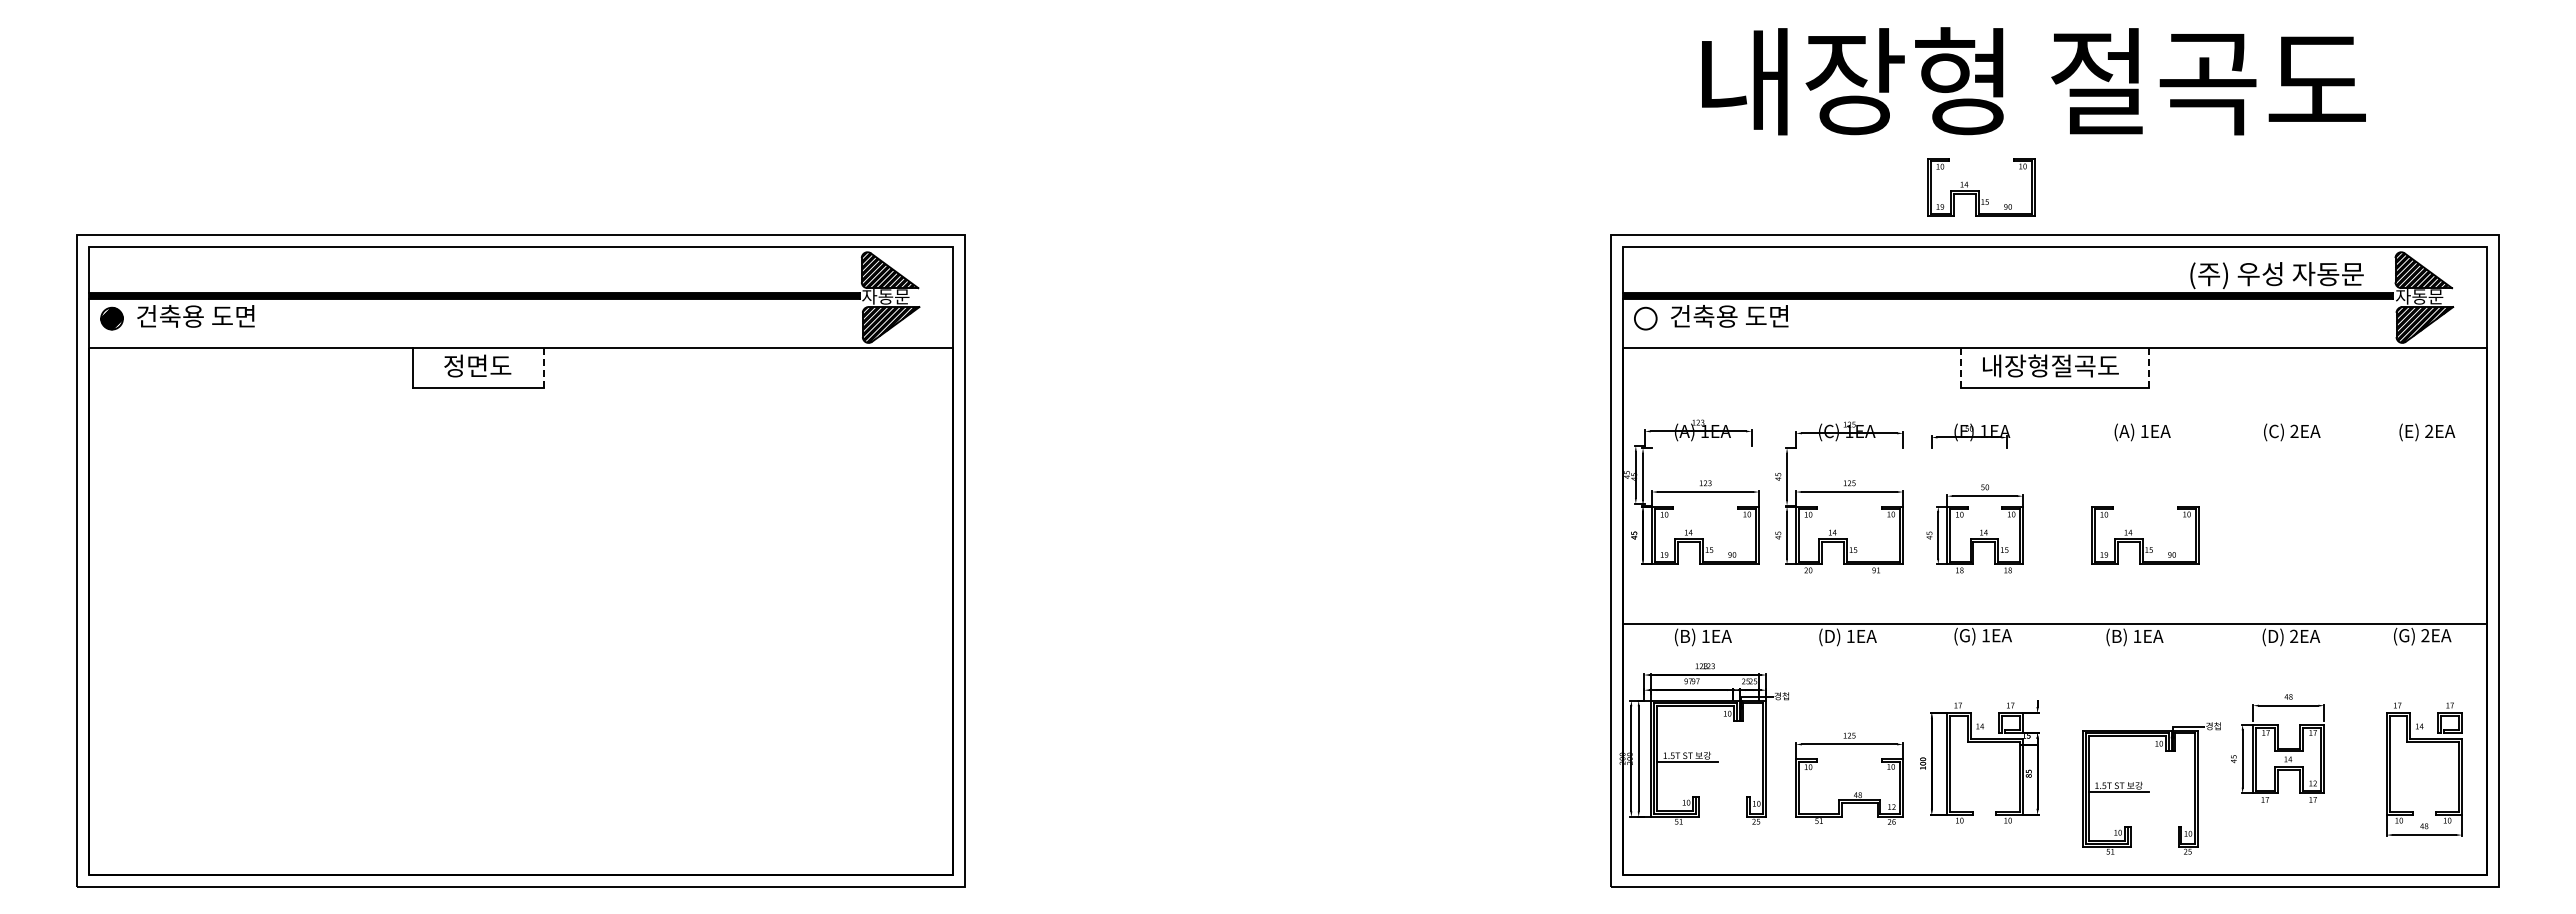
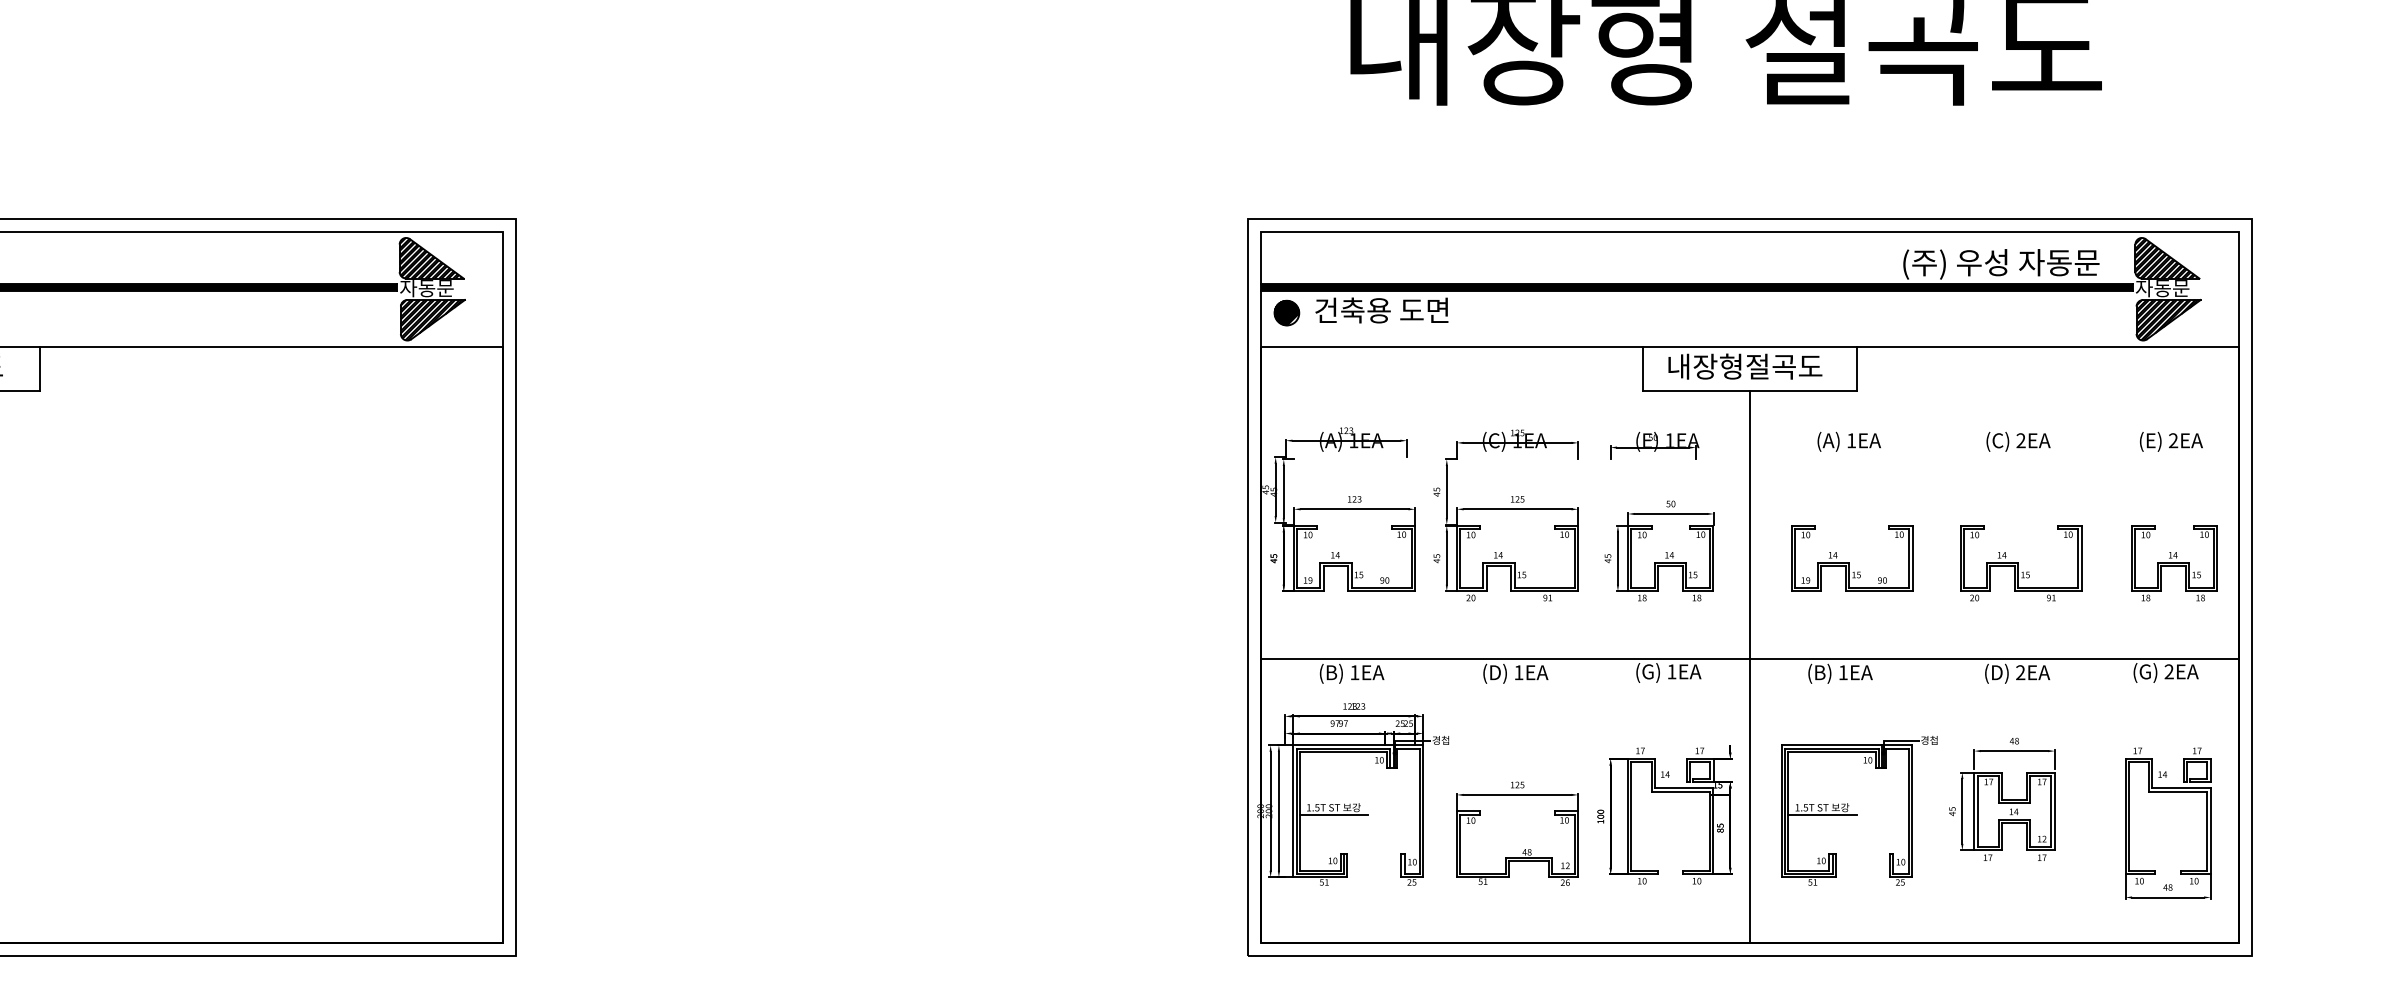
part: (1981, 187) -> (1666, 164), removed
hatch: (1645, 318) -> (1286, 312), added
line: (544, 368) -> (40, 369), dashed -> solid
line: (1960, 368) -> (1643, 369), dashed -> solid
line: (2149, 368) -> (1856, 369), dashed -> solid
part: (2294, 539) -> (2021, 563), added
part: (2429, 539) -> (2173, 563), added
line: (2054, 631) -> (1749, 667), added
part: (2151, 788) -> (1859, 810), moved

